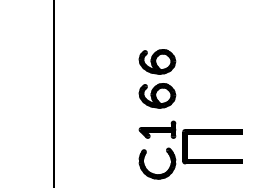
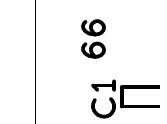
part: (157, 78) -> (93, 38), moved

